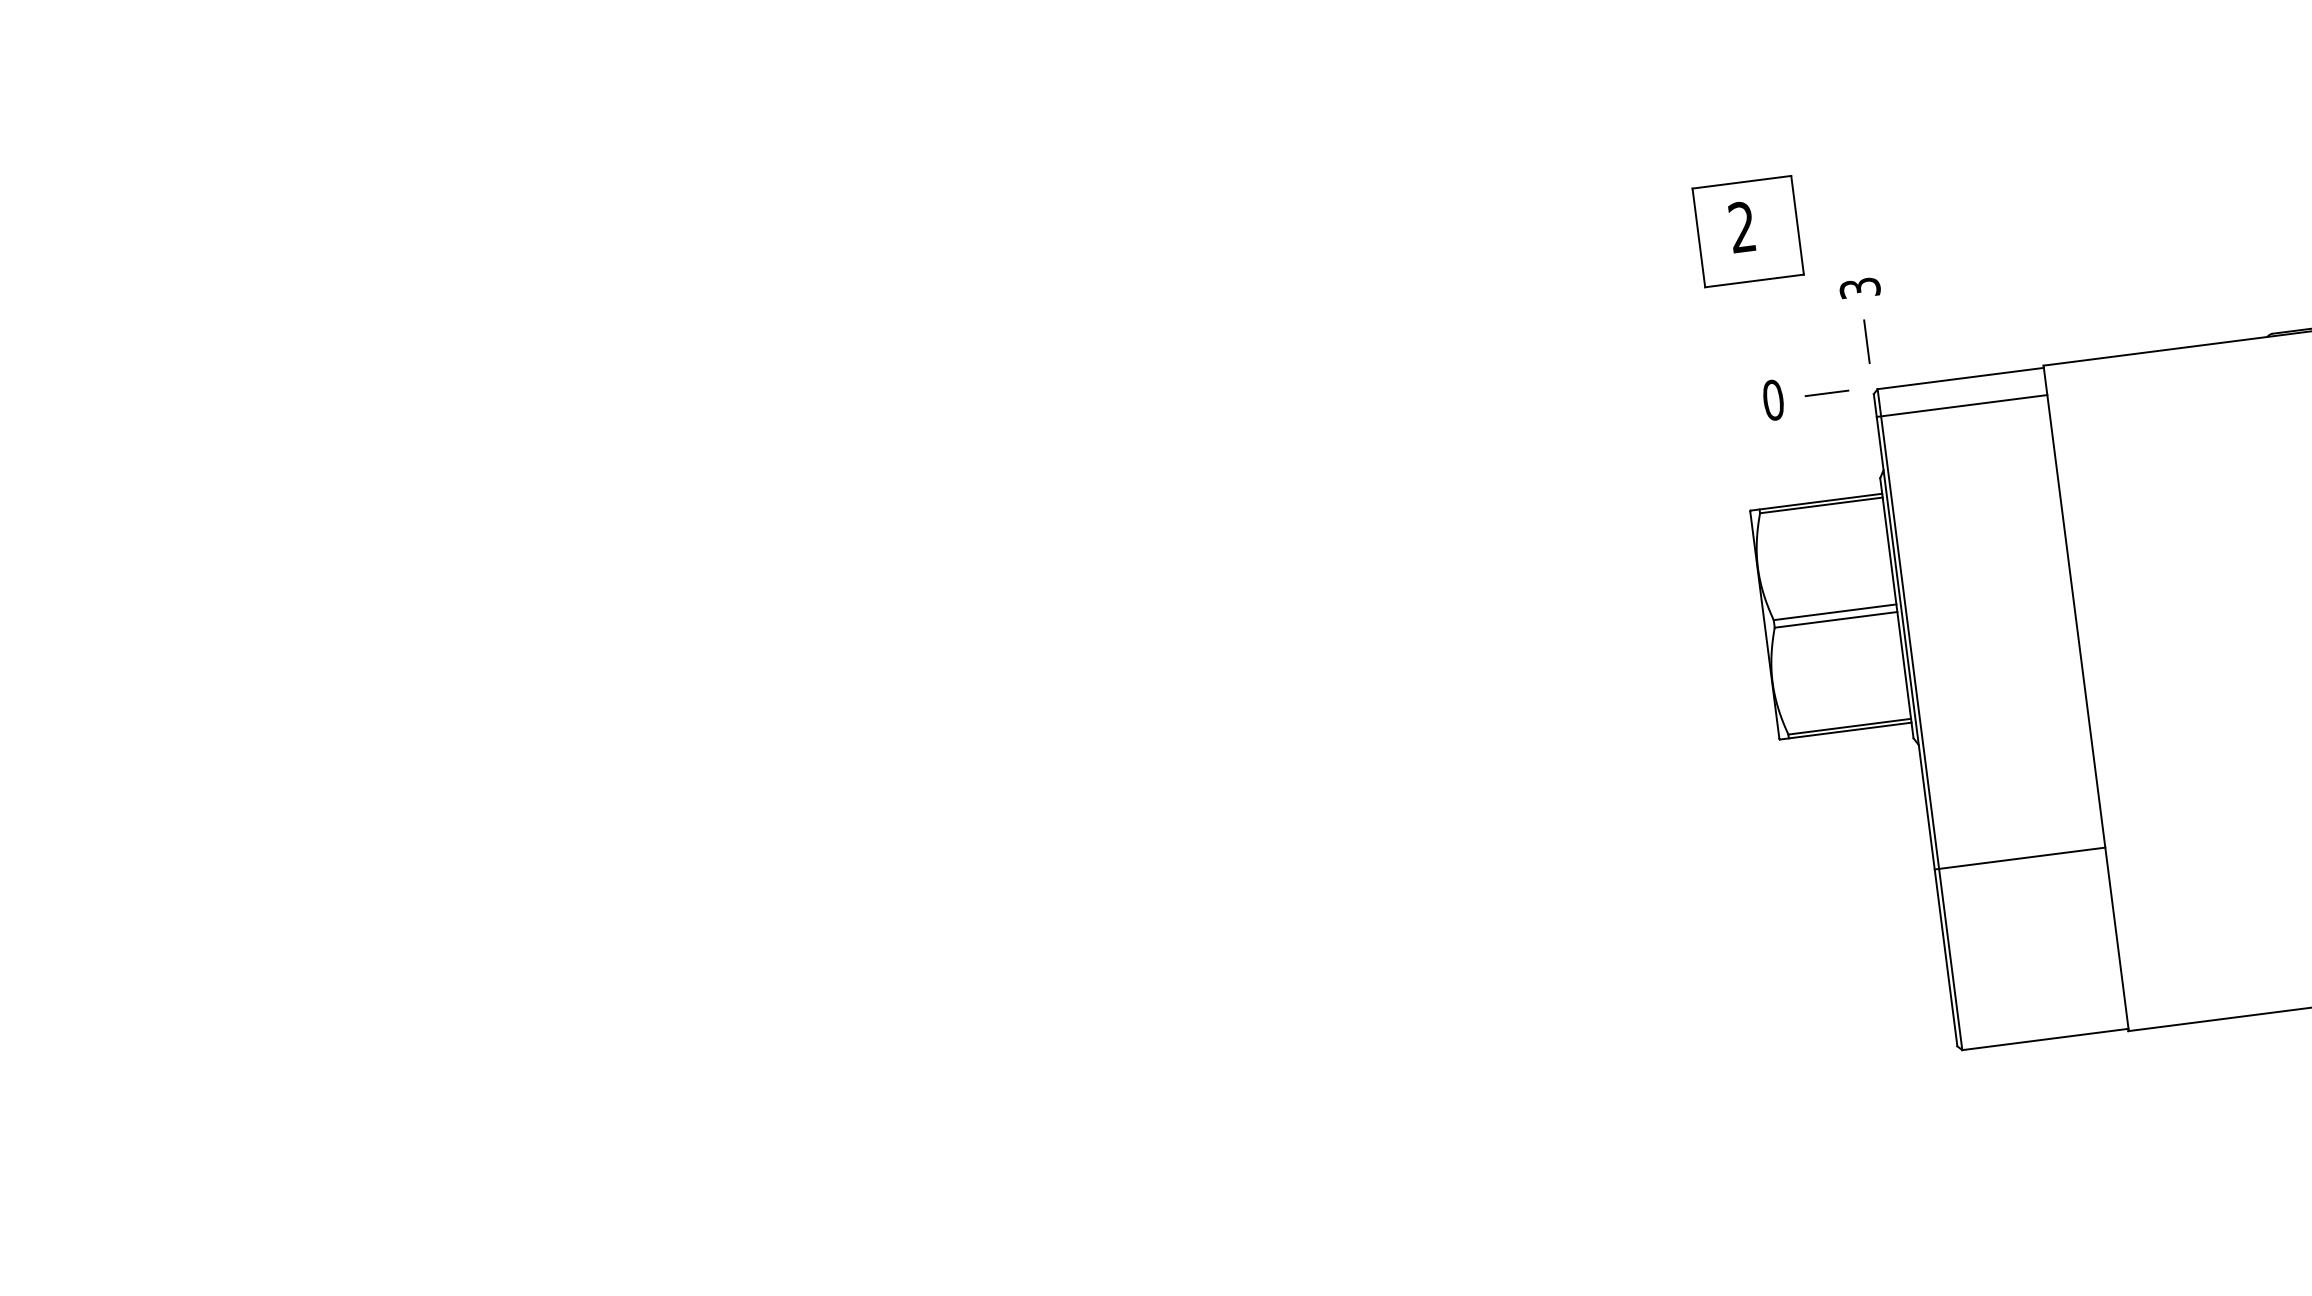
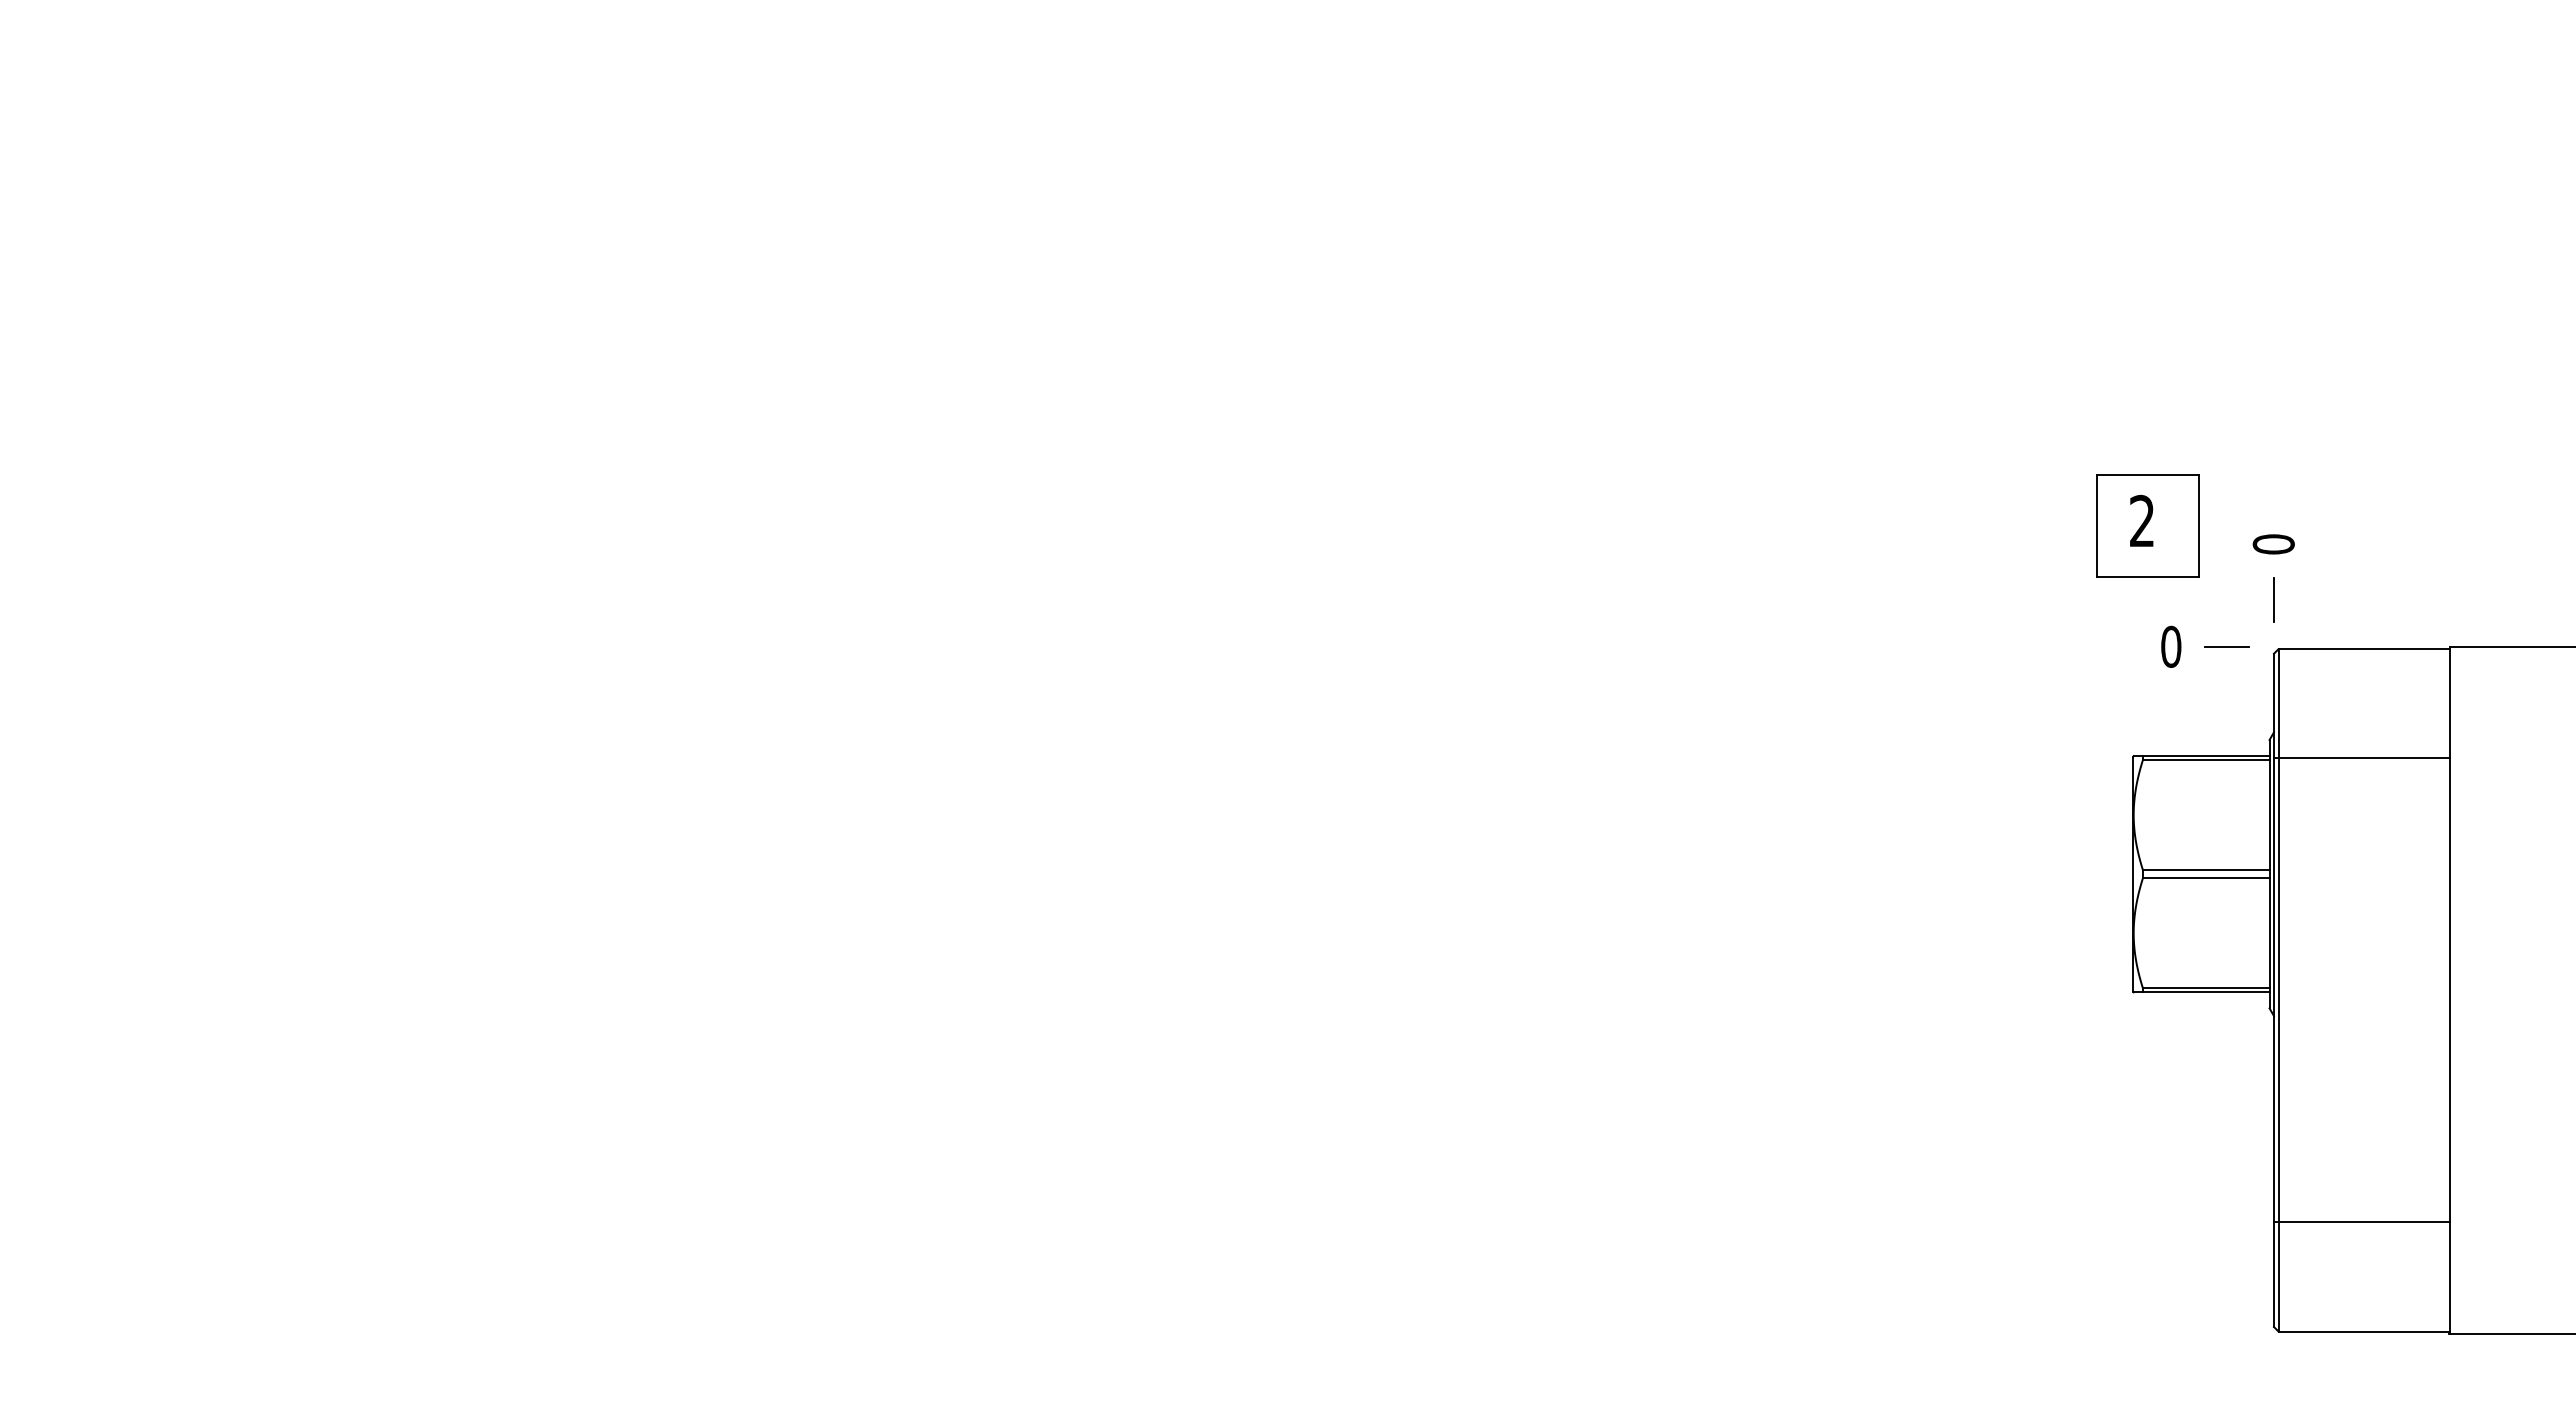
part: (1748, 230) -> (2147, 525), moved
text: (1859, 288) -> (2273, 544), 3 -> 0
line: (1962, 406) -> (2362, 758), moved
line: (2020, 858) -> (2362, 1222), moved

